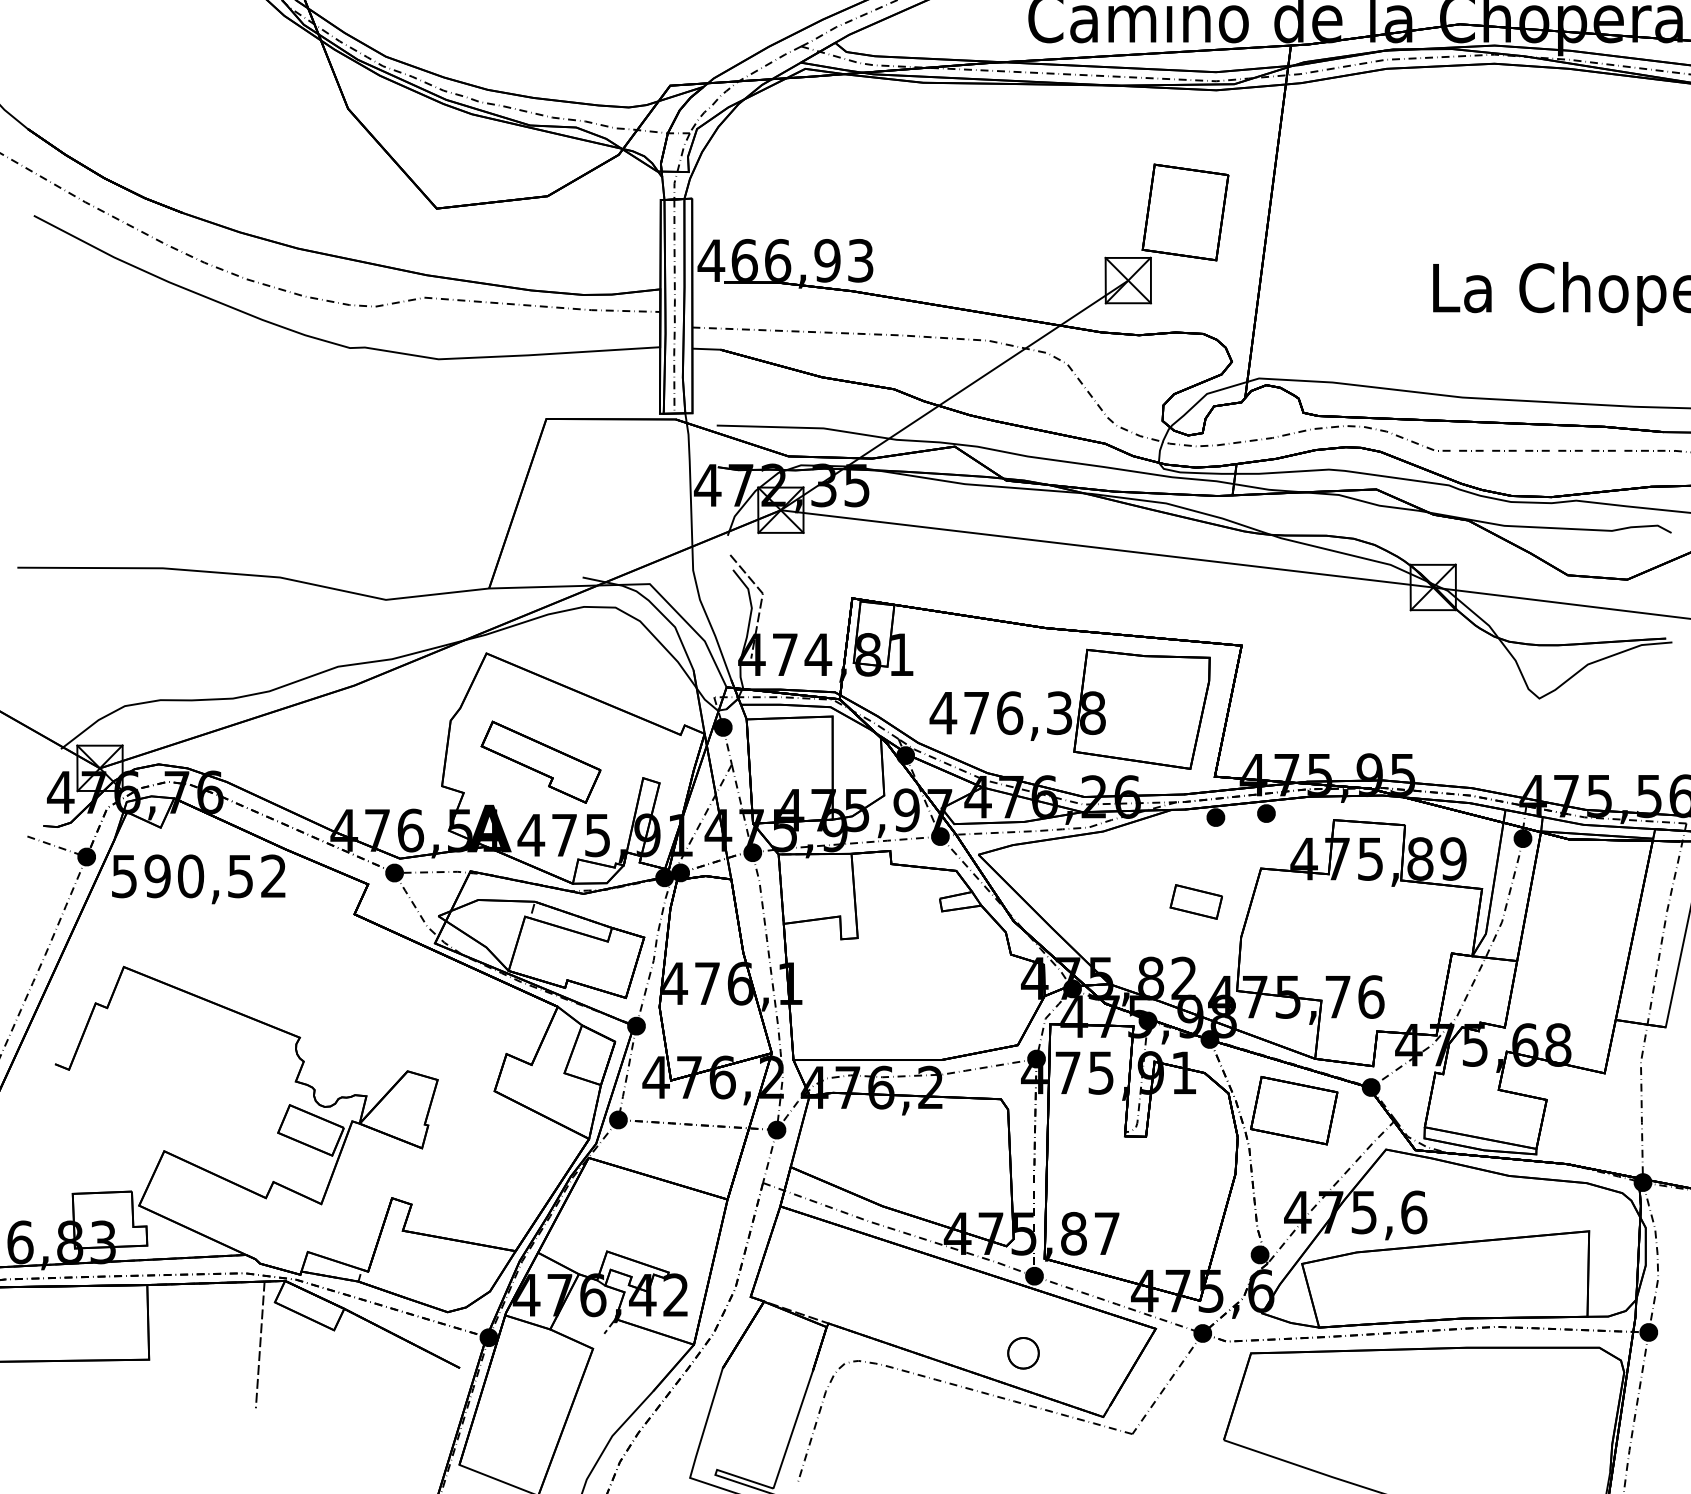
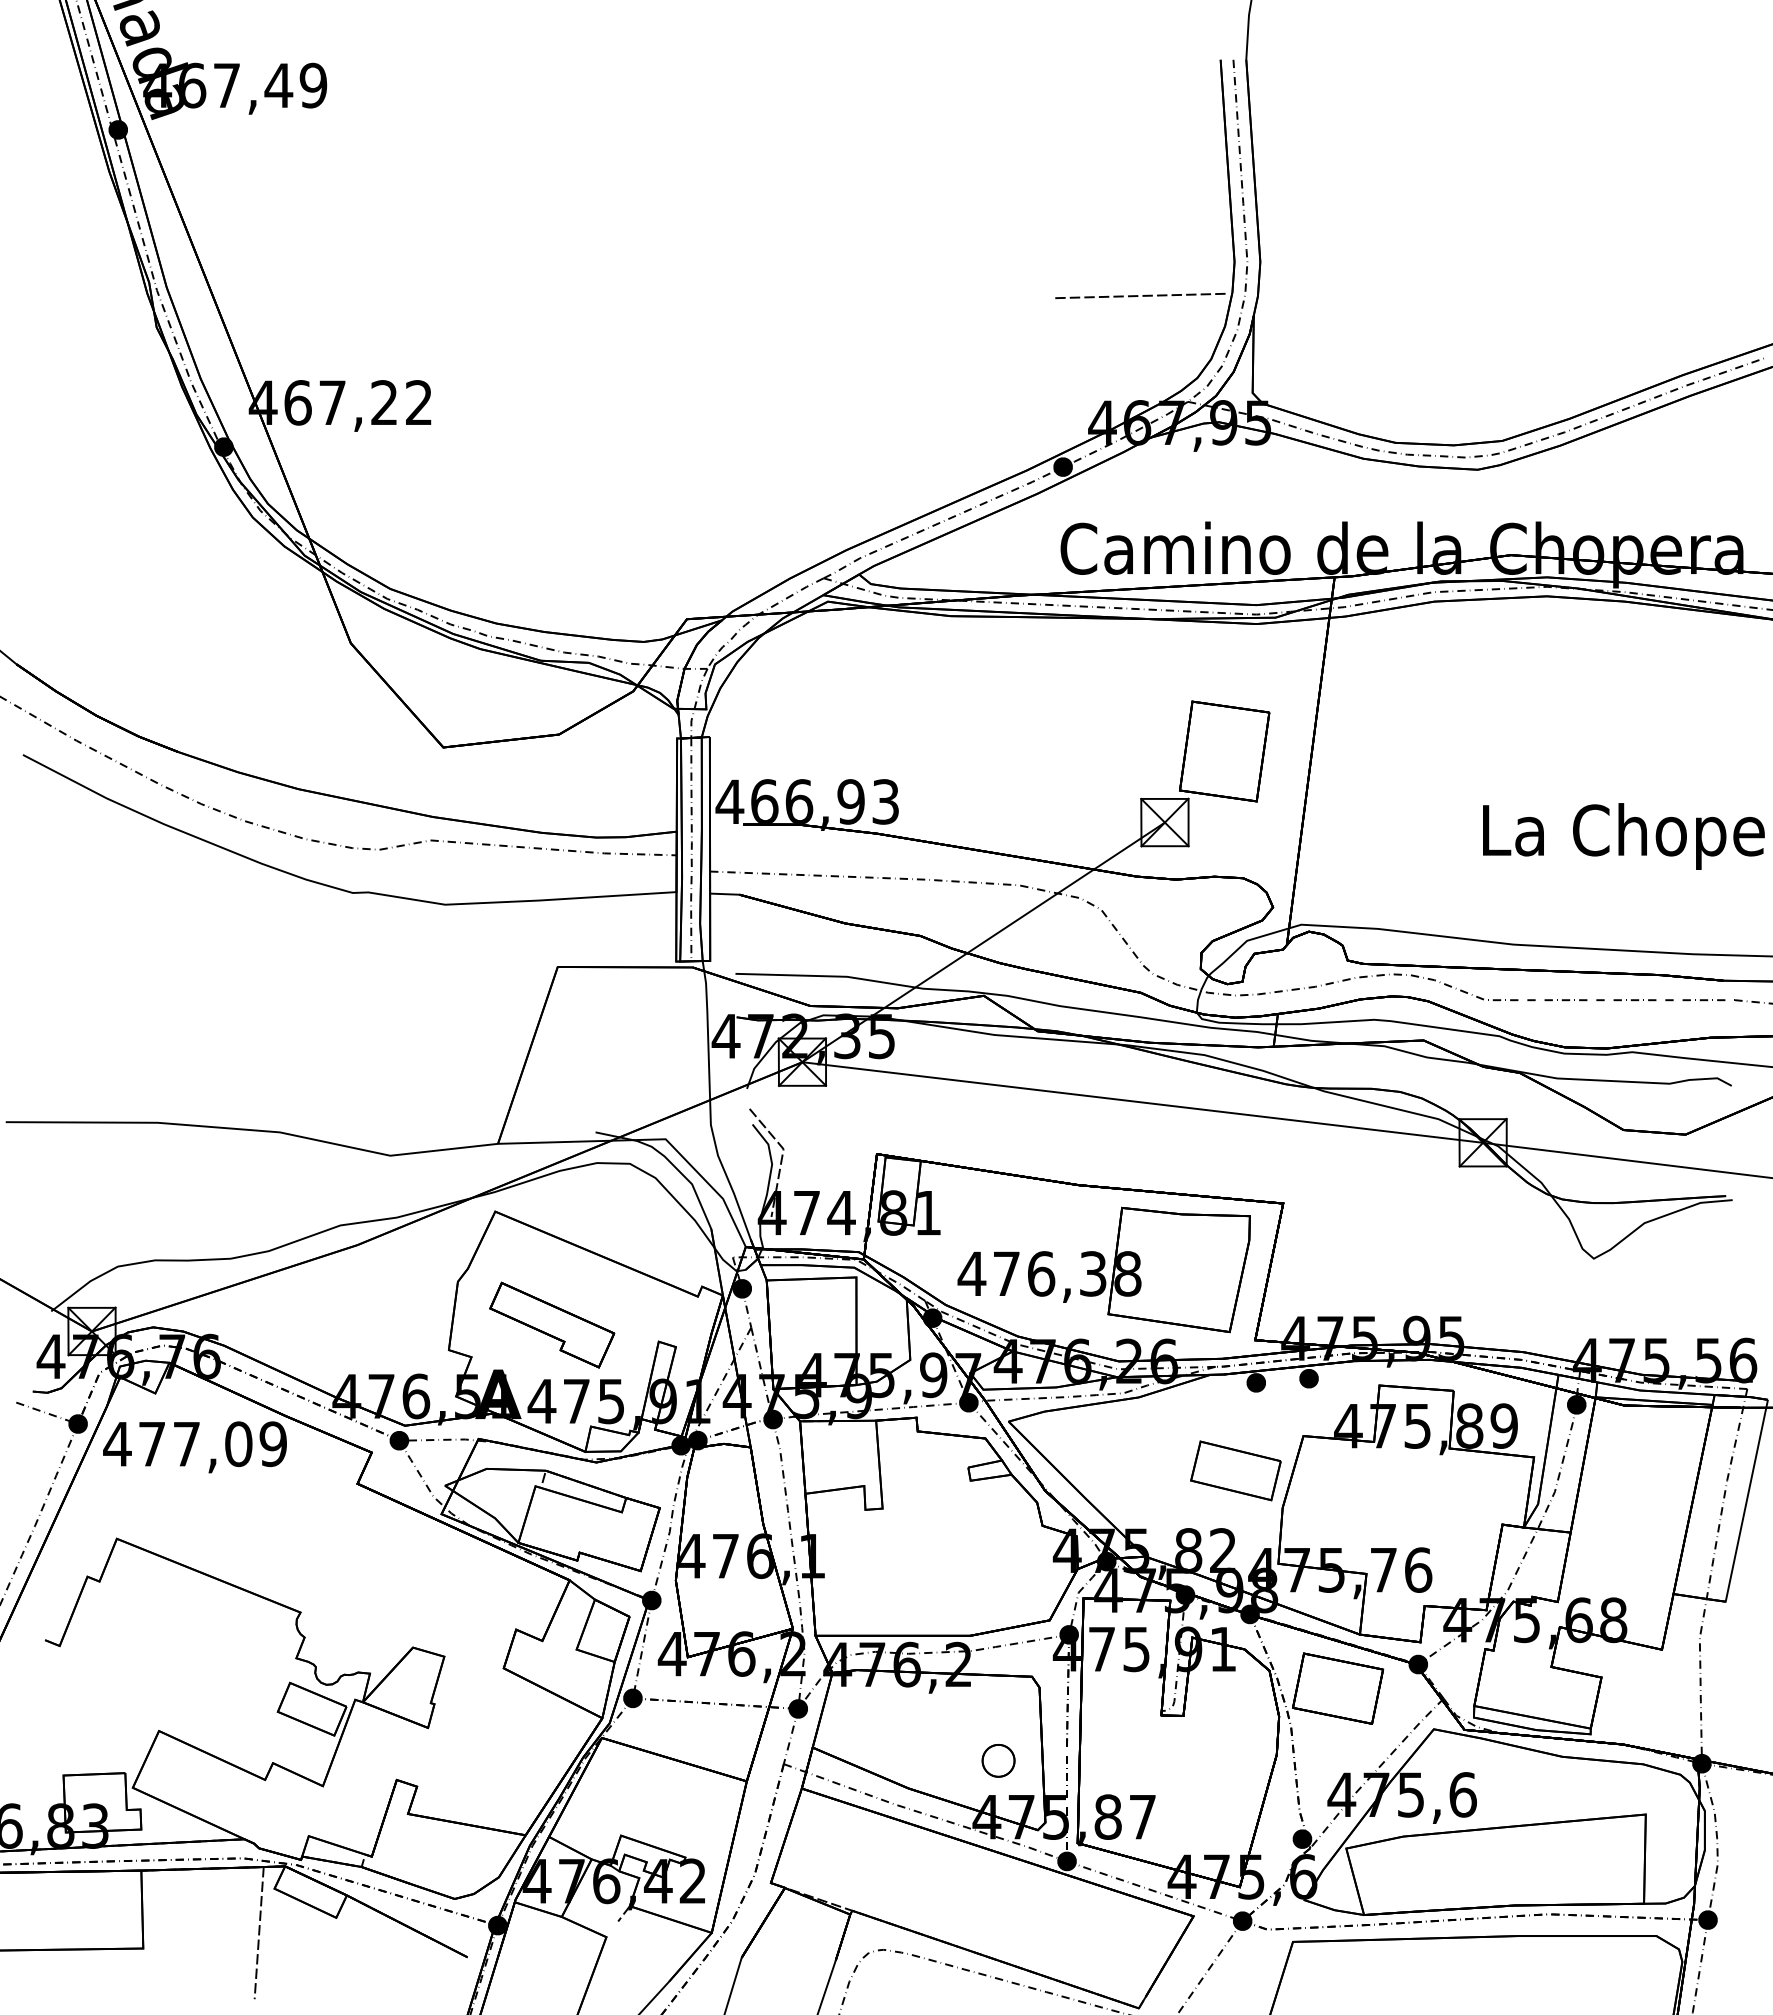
text: (198, 876) -> (194, 1444), 590,52 -> 477,09
part: (1195, 901) -> (1235, 1470), size x1.67
part: (1023, 1352) -> (998, 1760), moved

